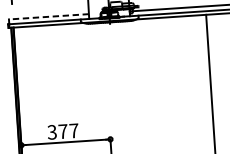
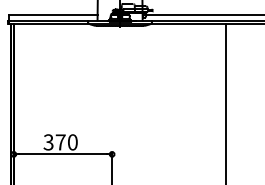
line: (48, 17) -> (52, 15), dashed -> solid
text: (73, 130) -> (72, 142), 377 -> 370

